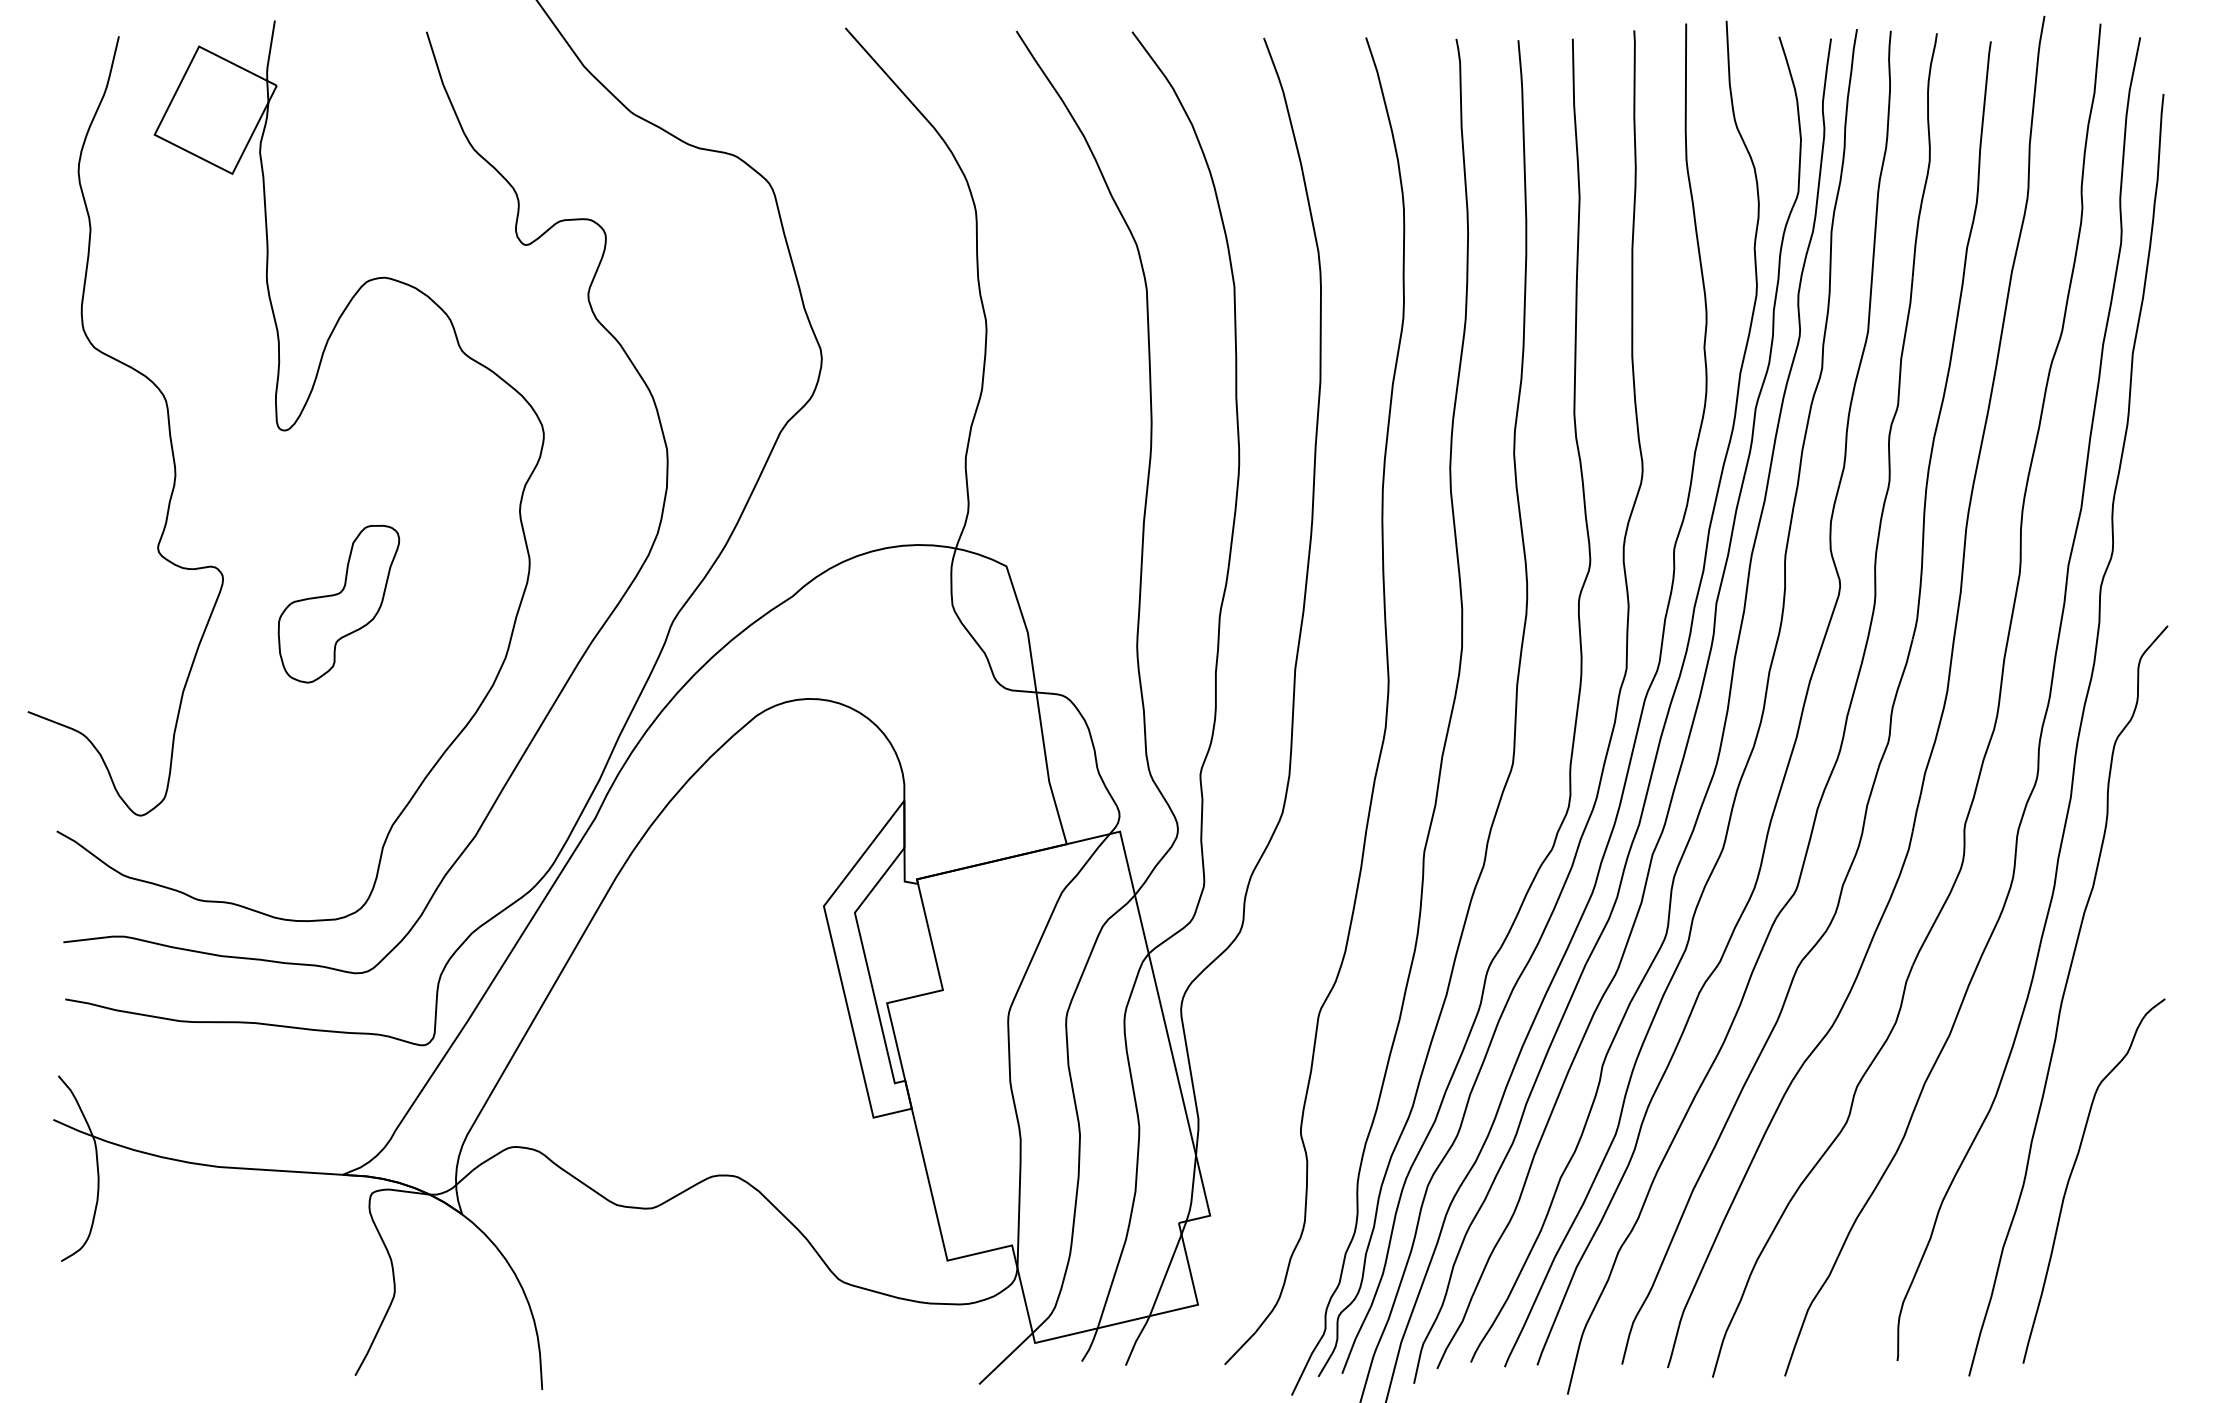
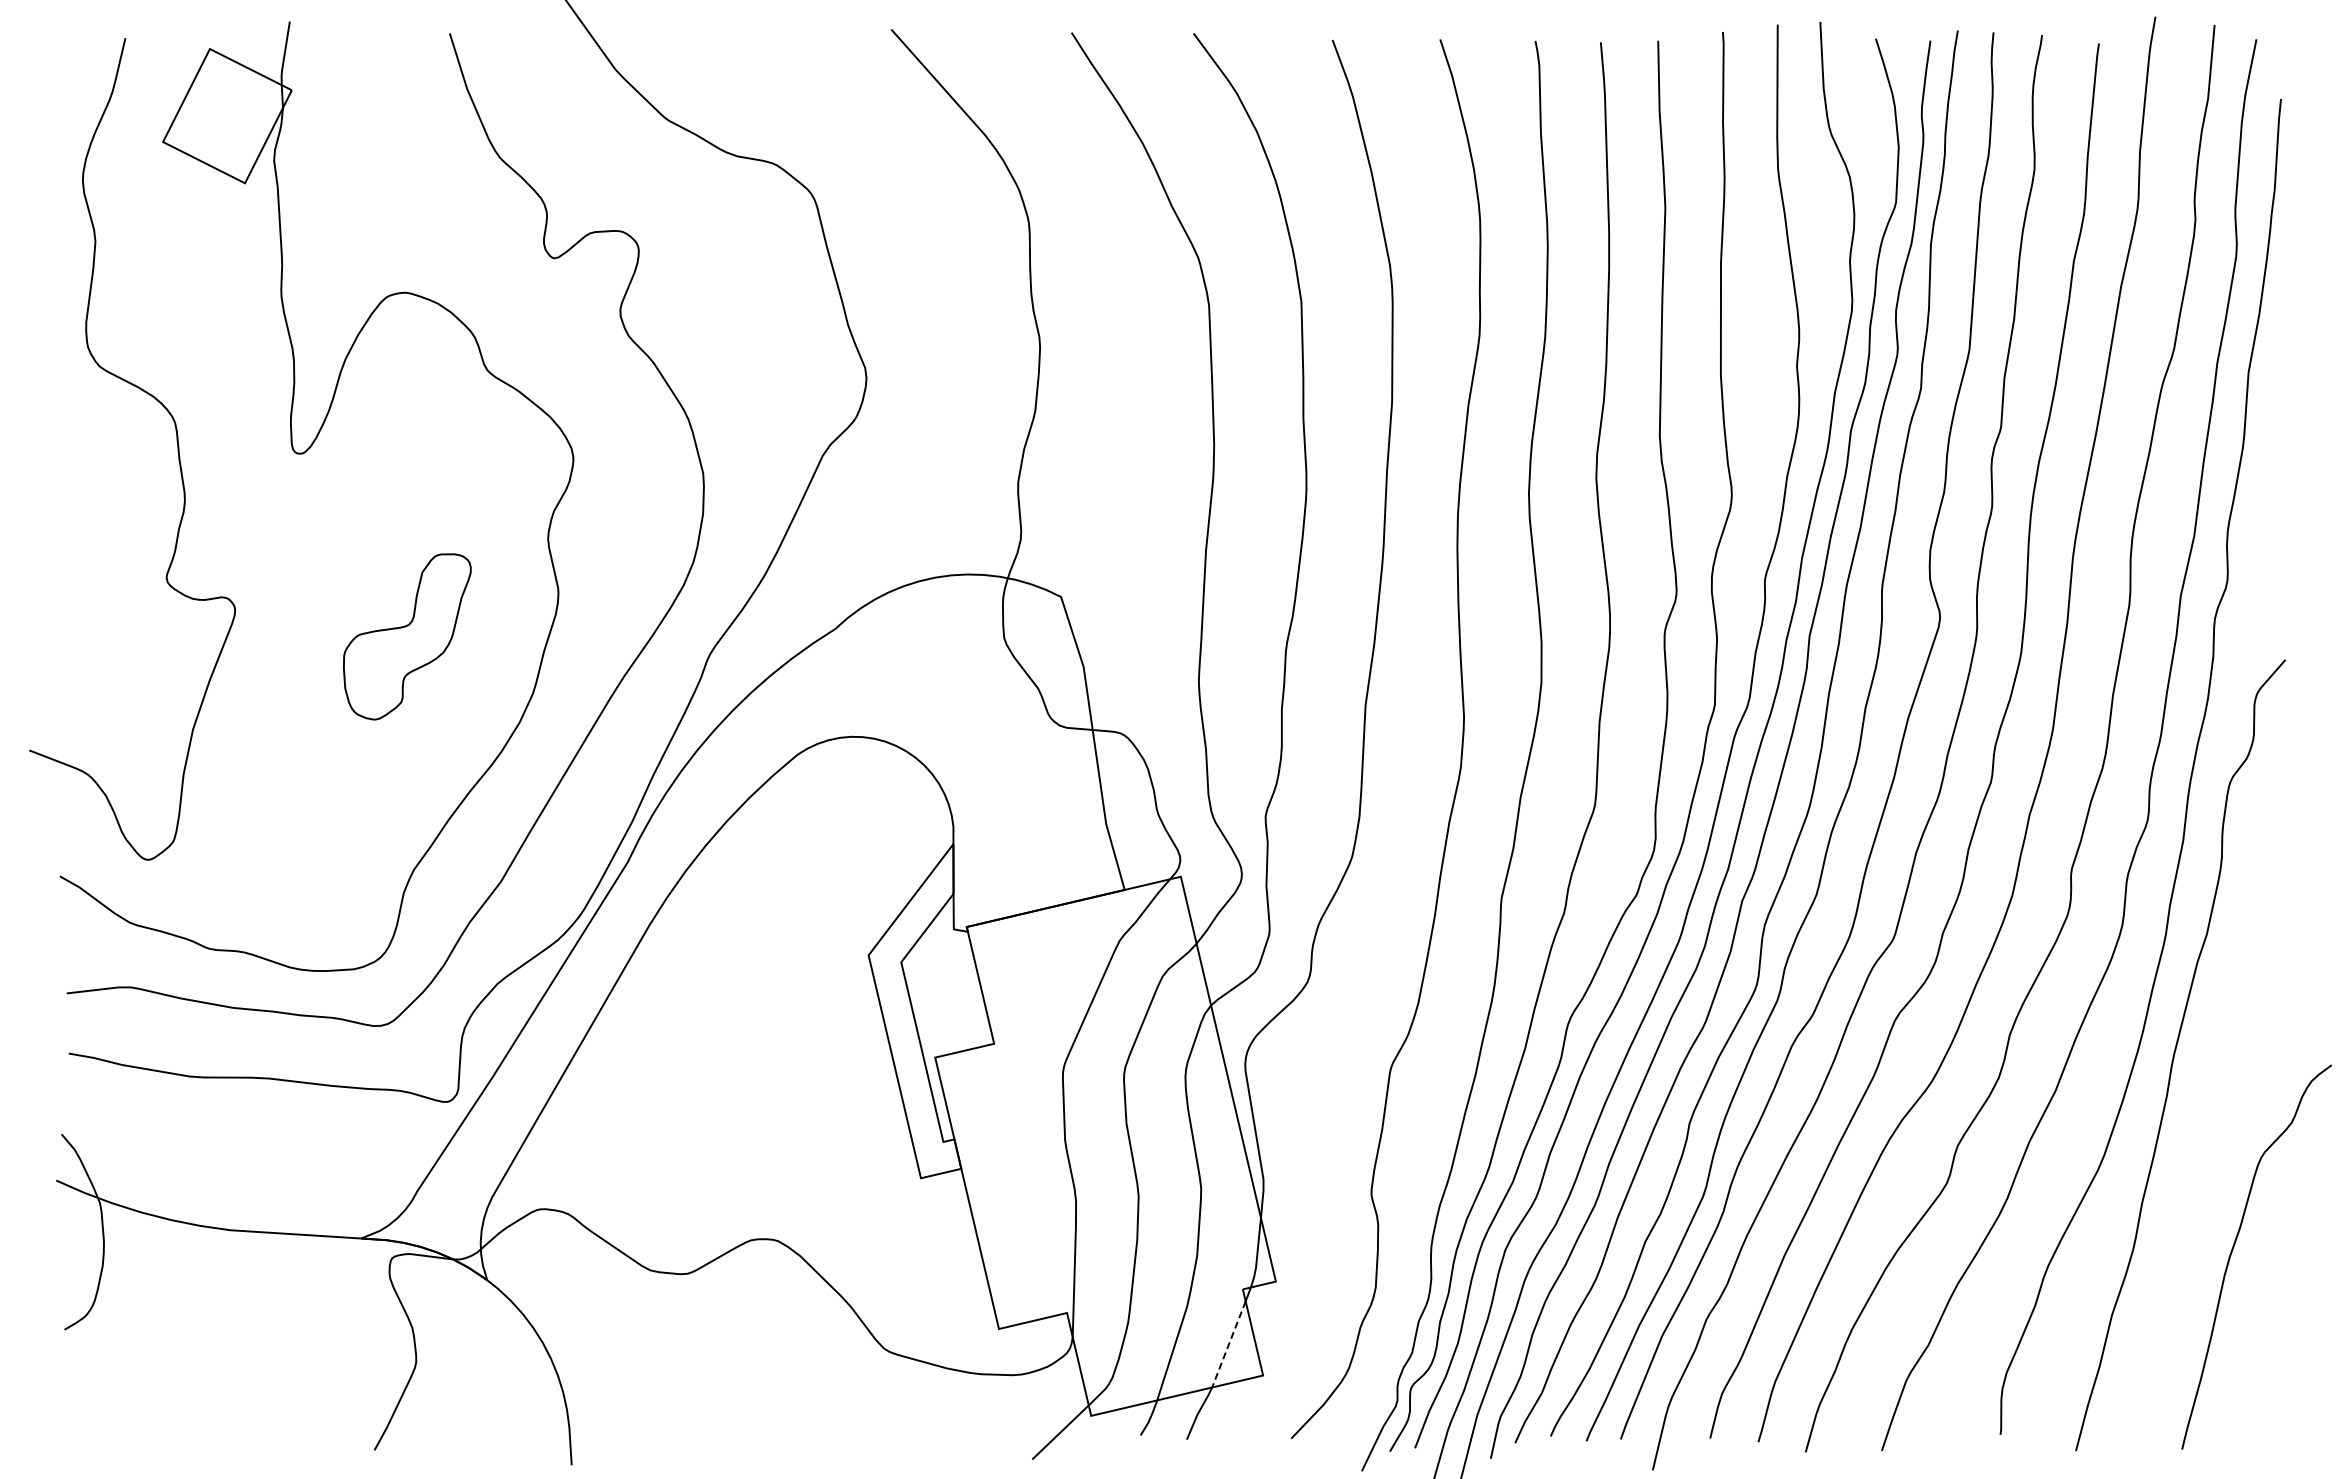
part: (339, 603) -> (407, 636), moved
curve: (2072, 1171) -> (2234, 1247), moved
line: (1165, 1275) -> (1228, 1344), solid -> dashed

